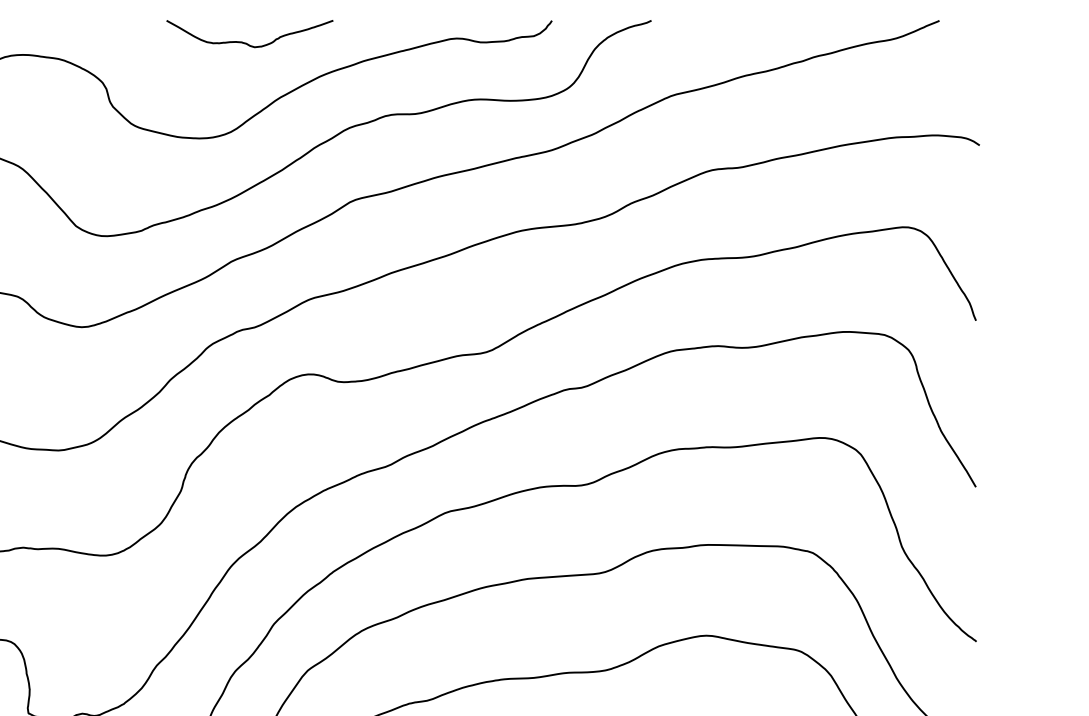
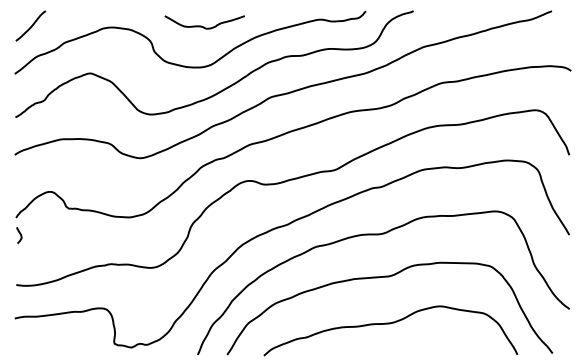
curve: (249, 42) -> (204, 26), moved

